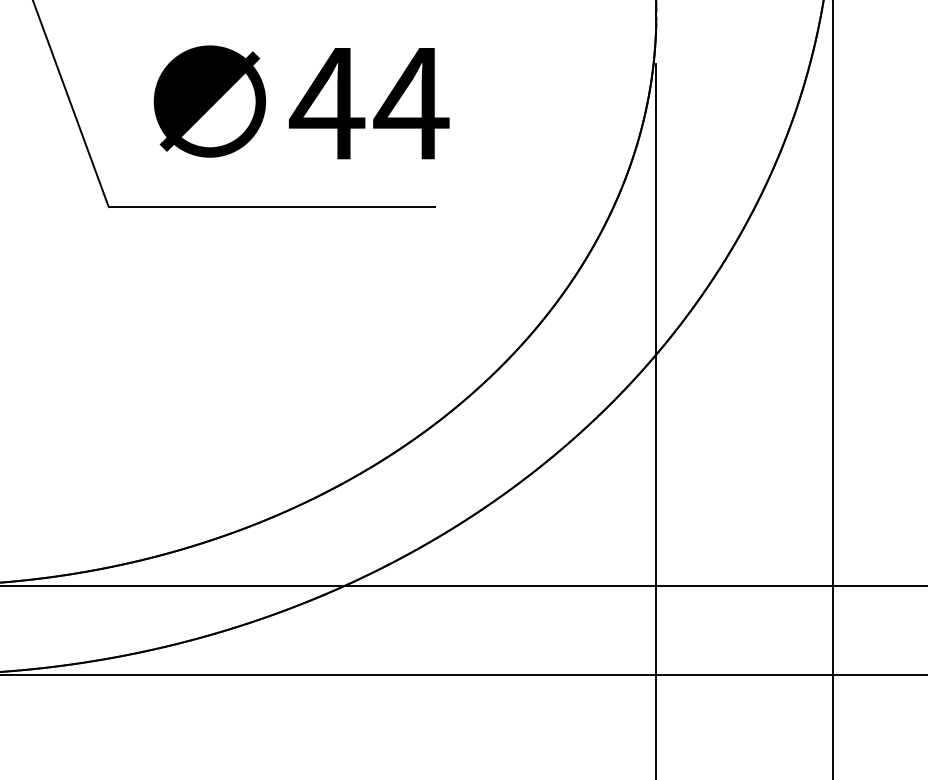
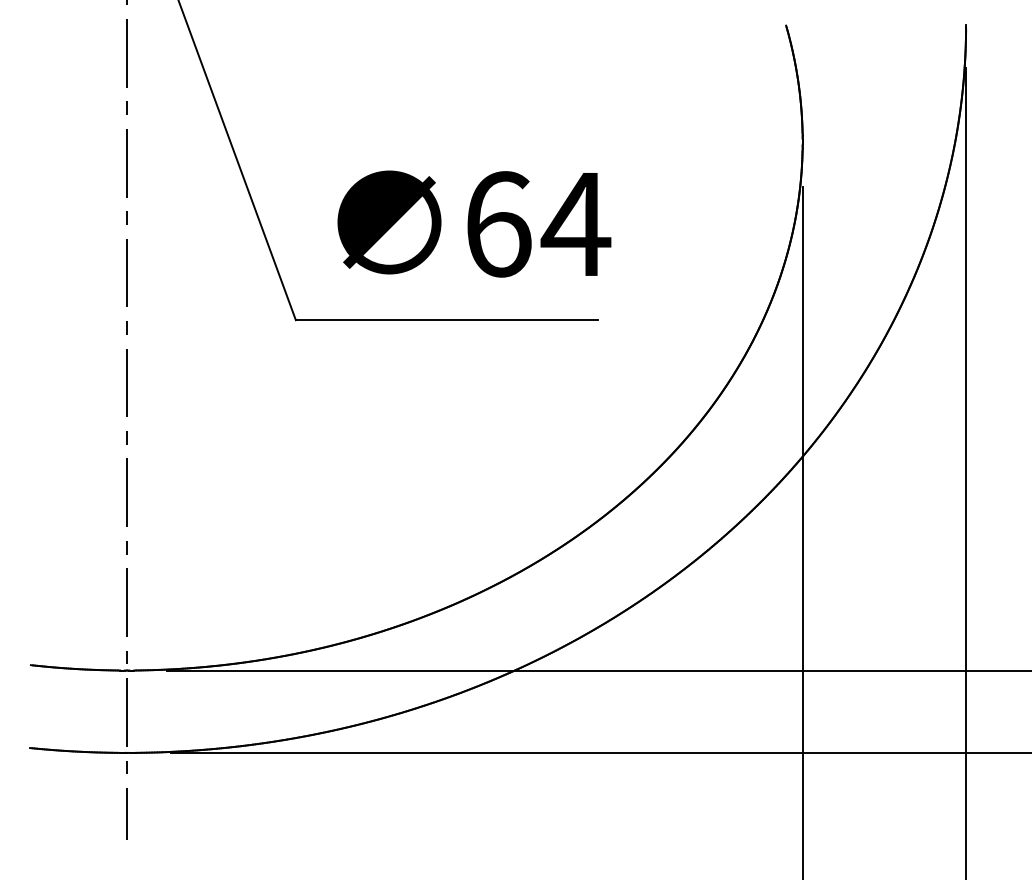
text: (326, 103) -> (497, 224), 44 -> 64

